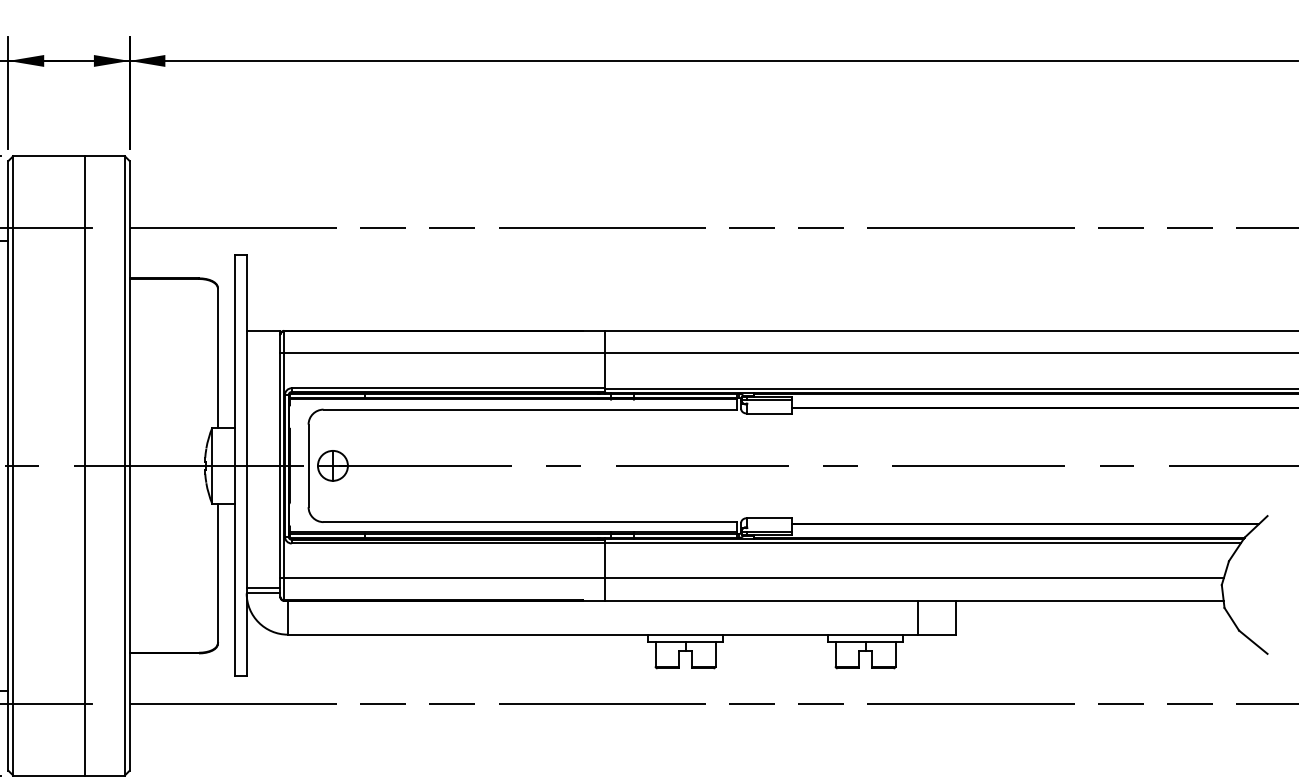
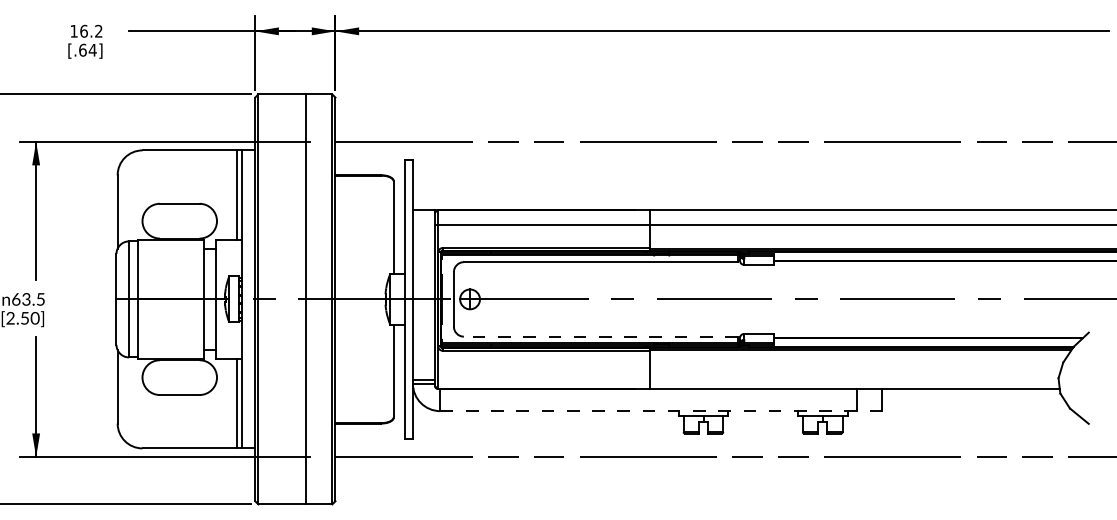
line: (529, 521) -> (600, 336), solid -> dashed
line: (752, 577) -> (747, 373), removed
line: (620, 635) -> (660, 411), solid -> dashed

